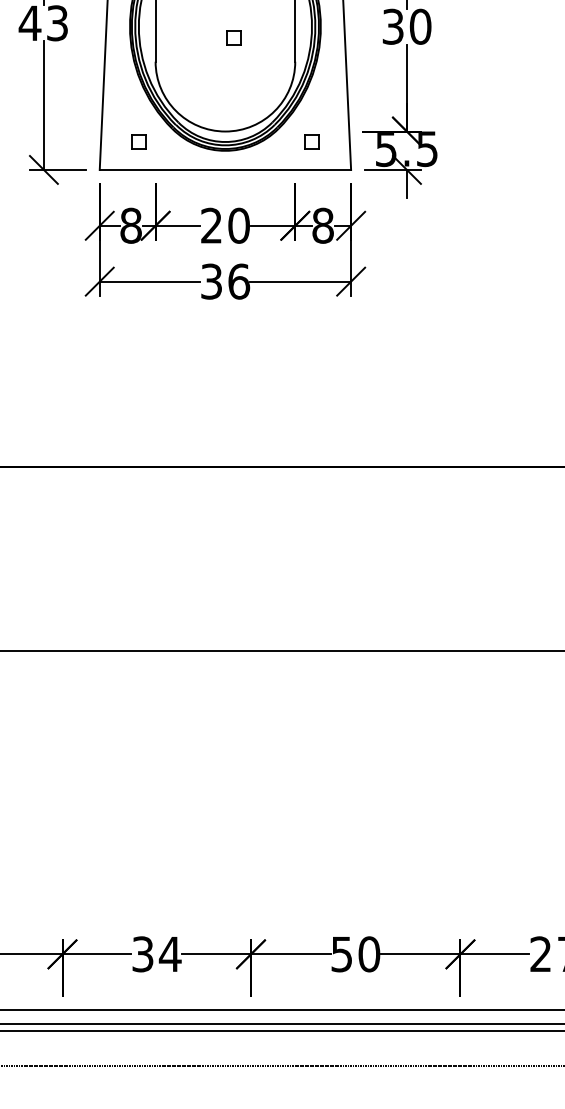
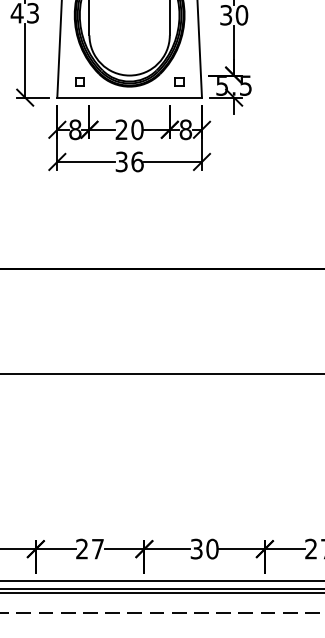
part: (233, 37) -> (134, 21), removed
text: (341, 953) -> (196, 548), 50 -> 30
text: (157, 954) -> (90, 549), 34 -> 27

